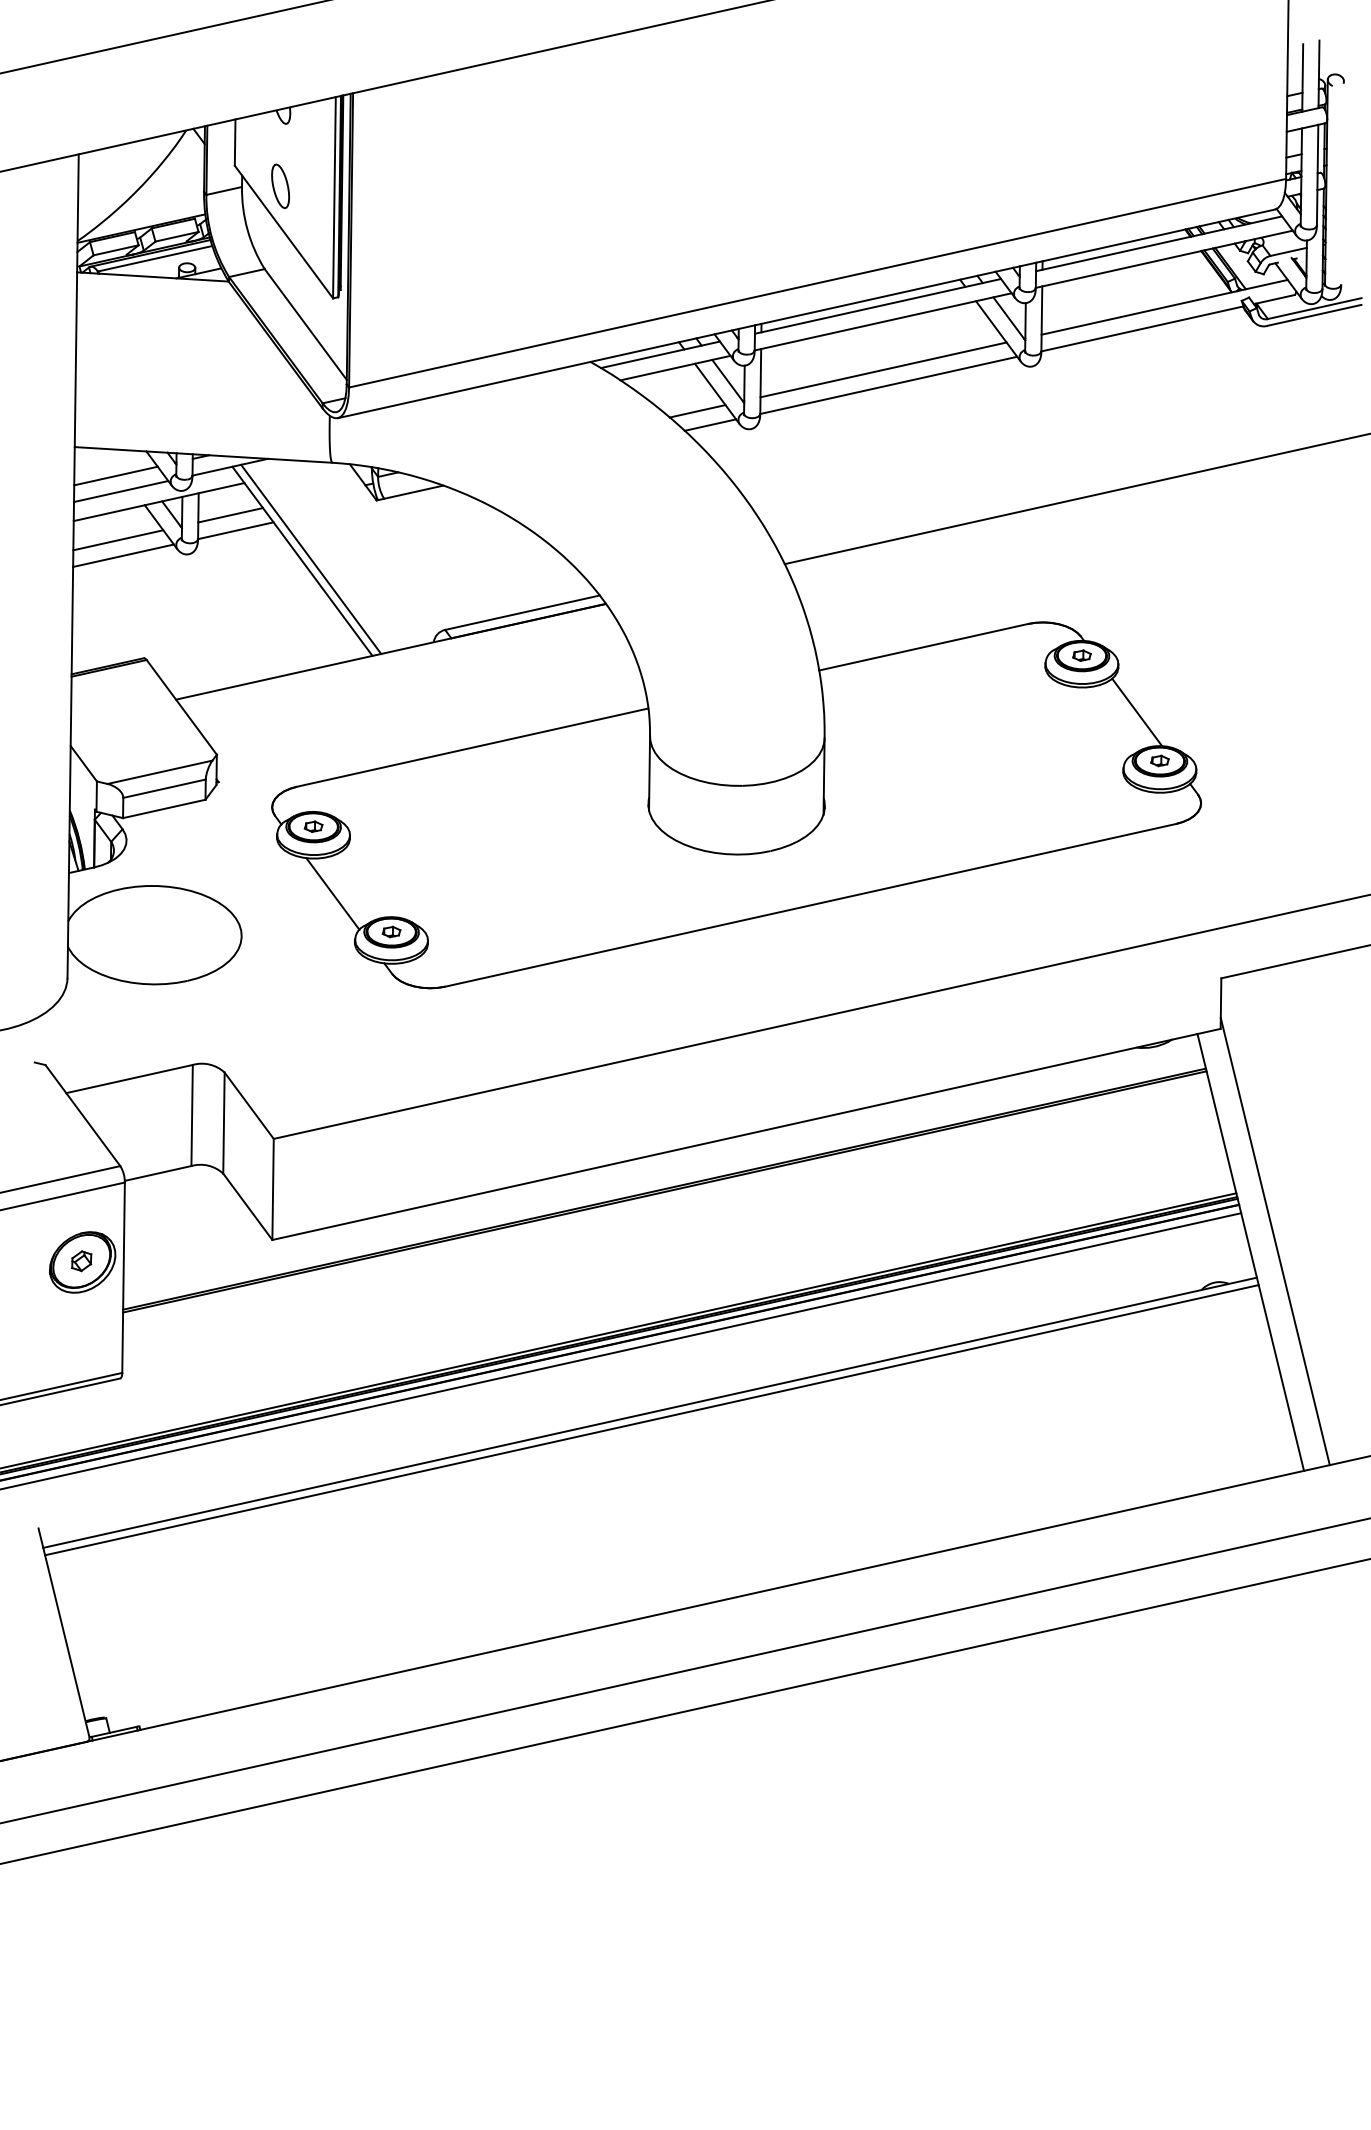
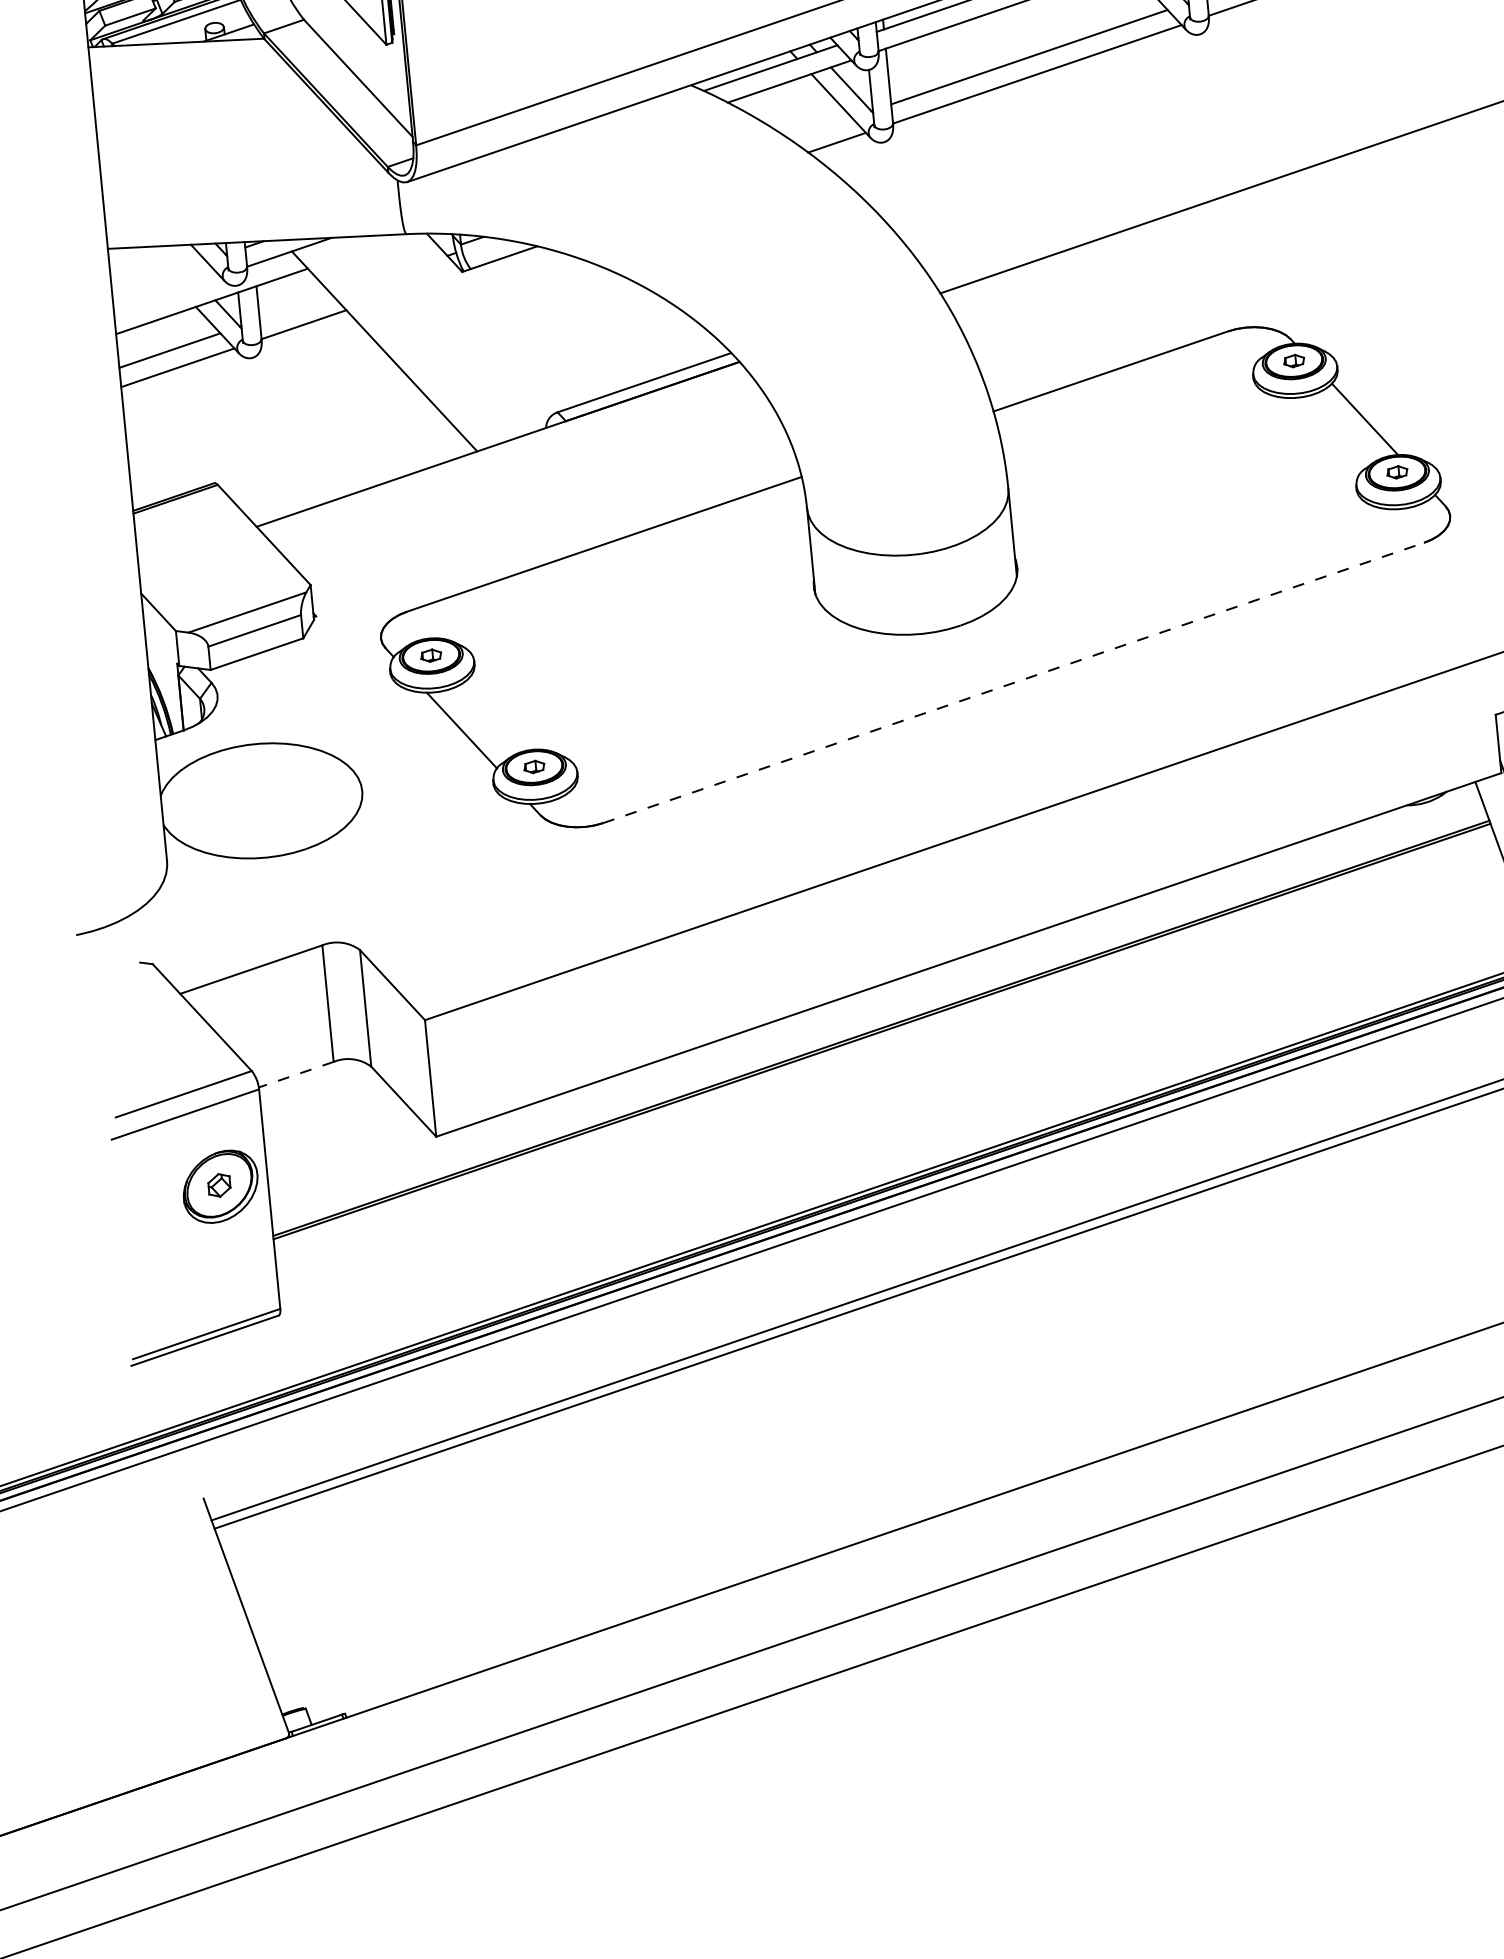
line: (697, 411) -> (820, 128), removed
line: (115, 475) -> (158, 276), removed
line: (121, 491) -> (167, 294), removed
line: (230, 515) -> (295, 307), removed
line: (311, 558) -> (394, 347), removed
line: (811, 905) -> (1014, 683), solid -> dashed
line: (157, 1173) -> (295, 1074), solid -> dashed

